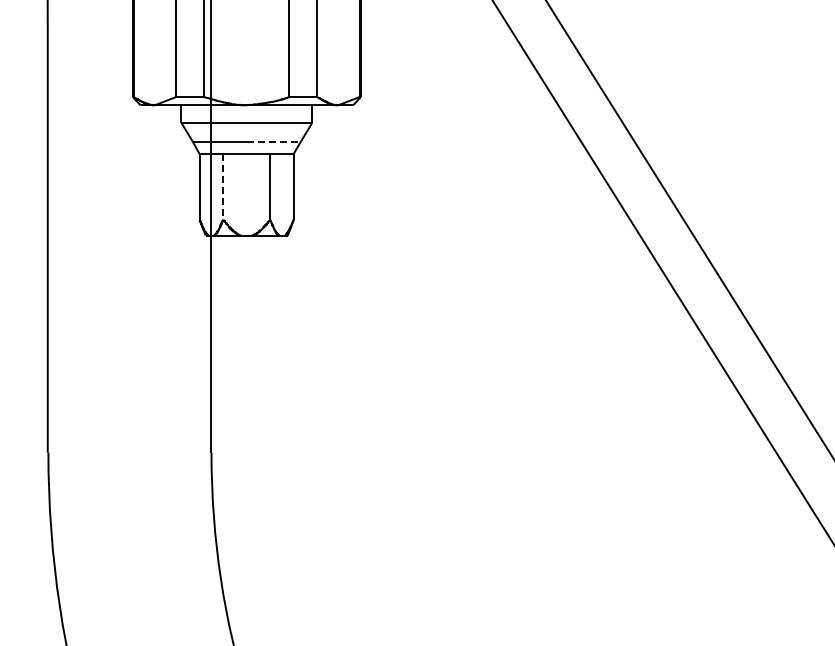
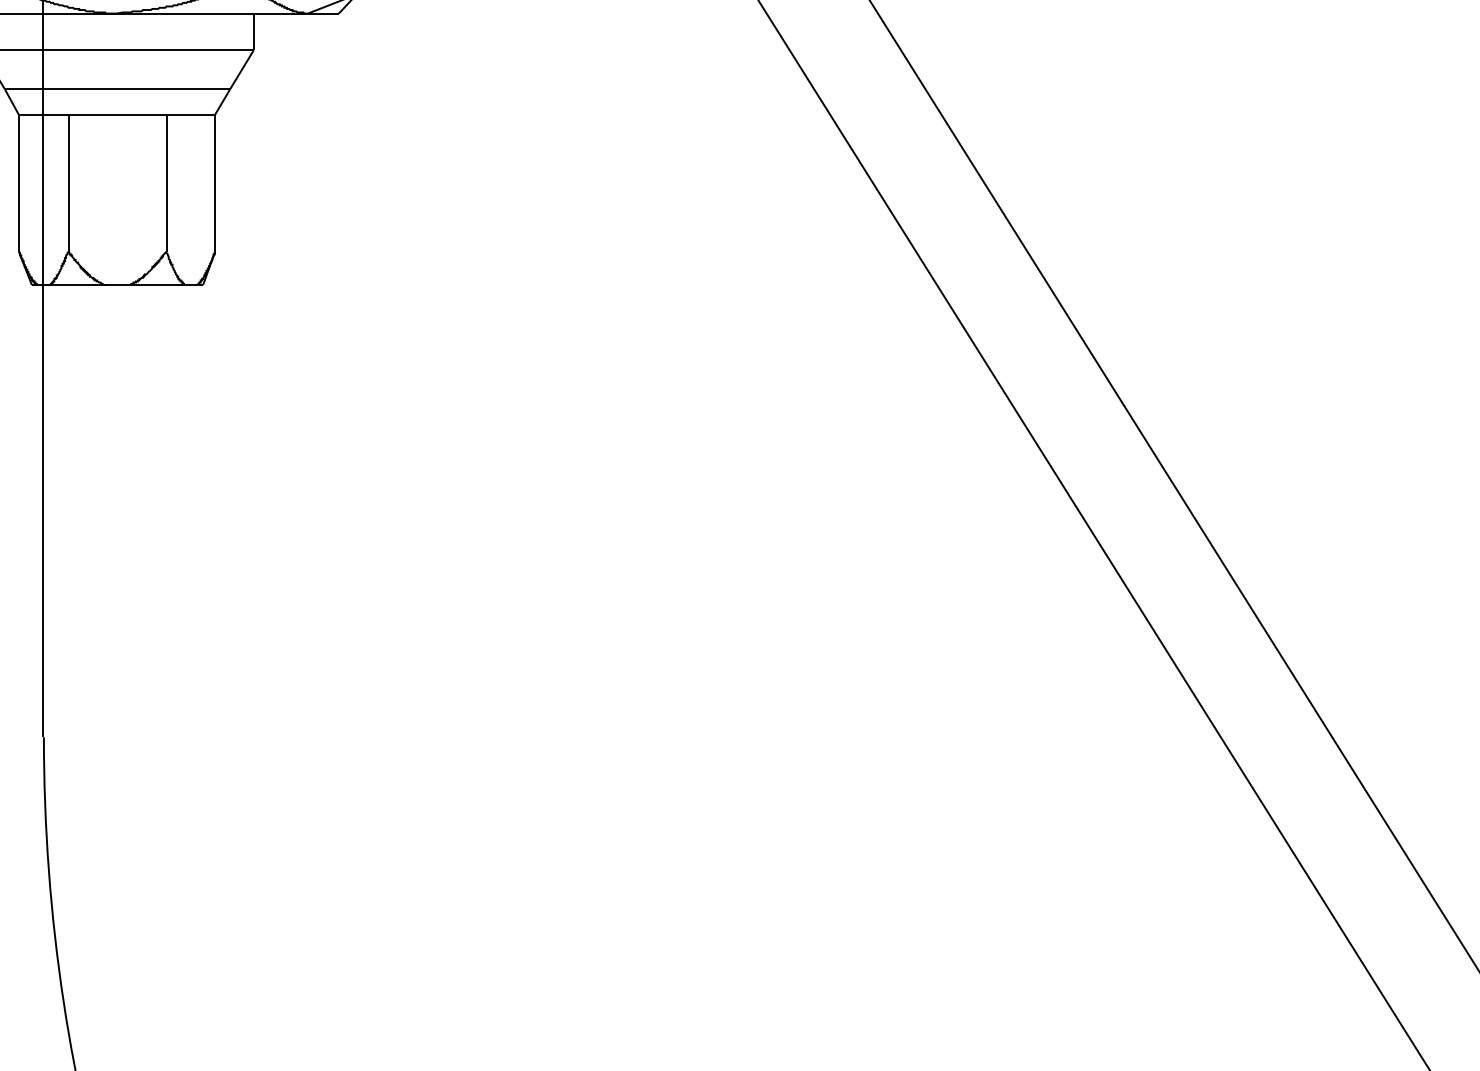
line: (274, 141) -> (175, 88), dashed -> solid
line: (223, 186) -> (68, 182), dashed -> solid

